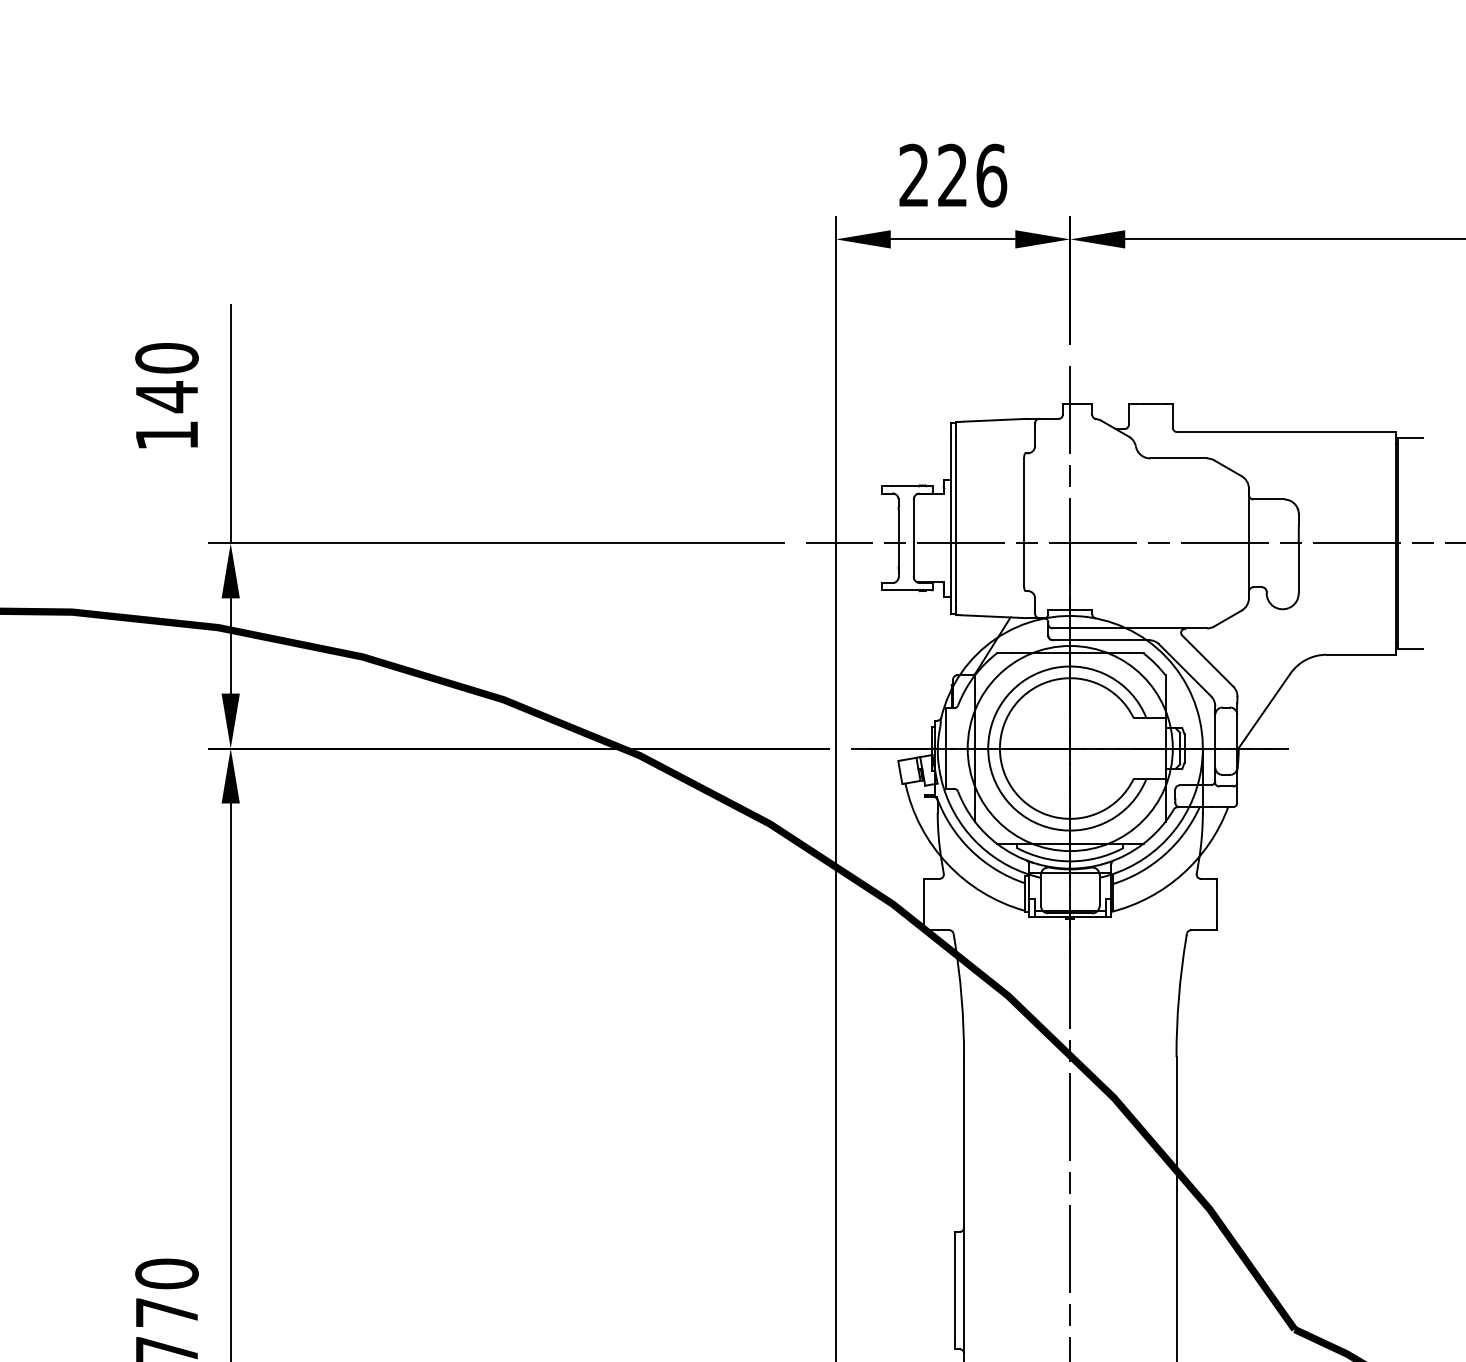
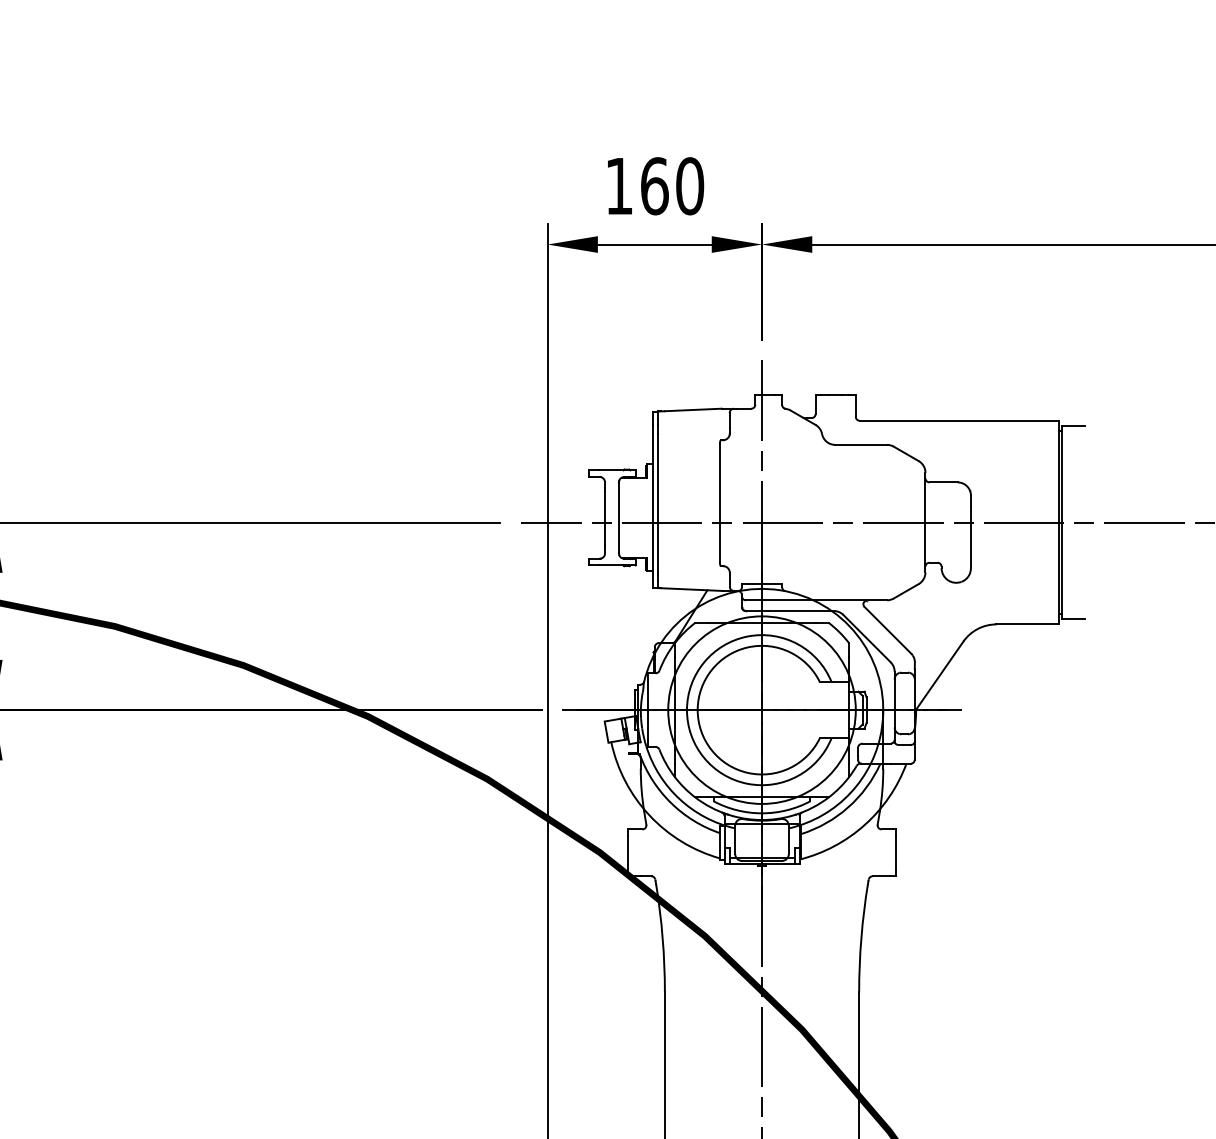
text: (953, 175) -> (655, 186), 226 -> 160

